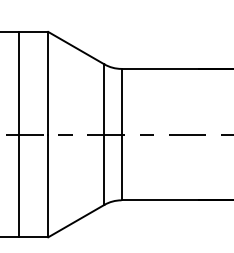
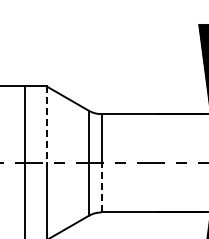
line: (47, 84) -> (46, 125), solid -> dashed
line: (121, 166) -> (101, 187), solid -> dashed

